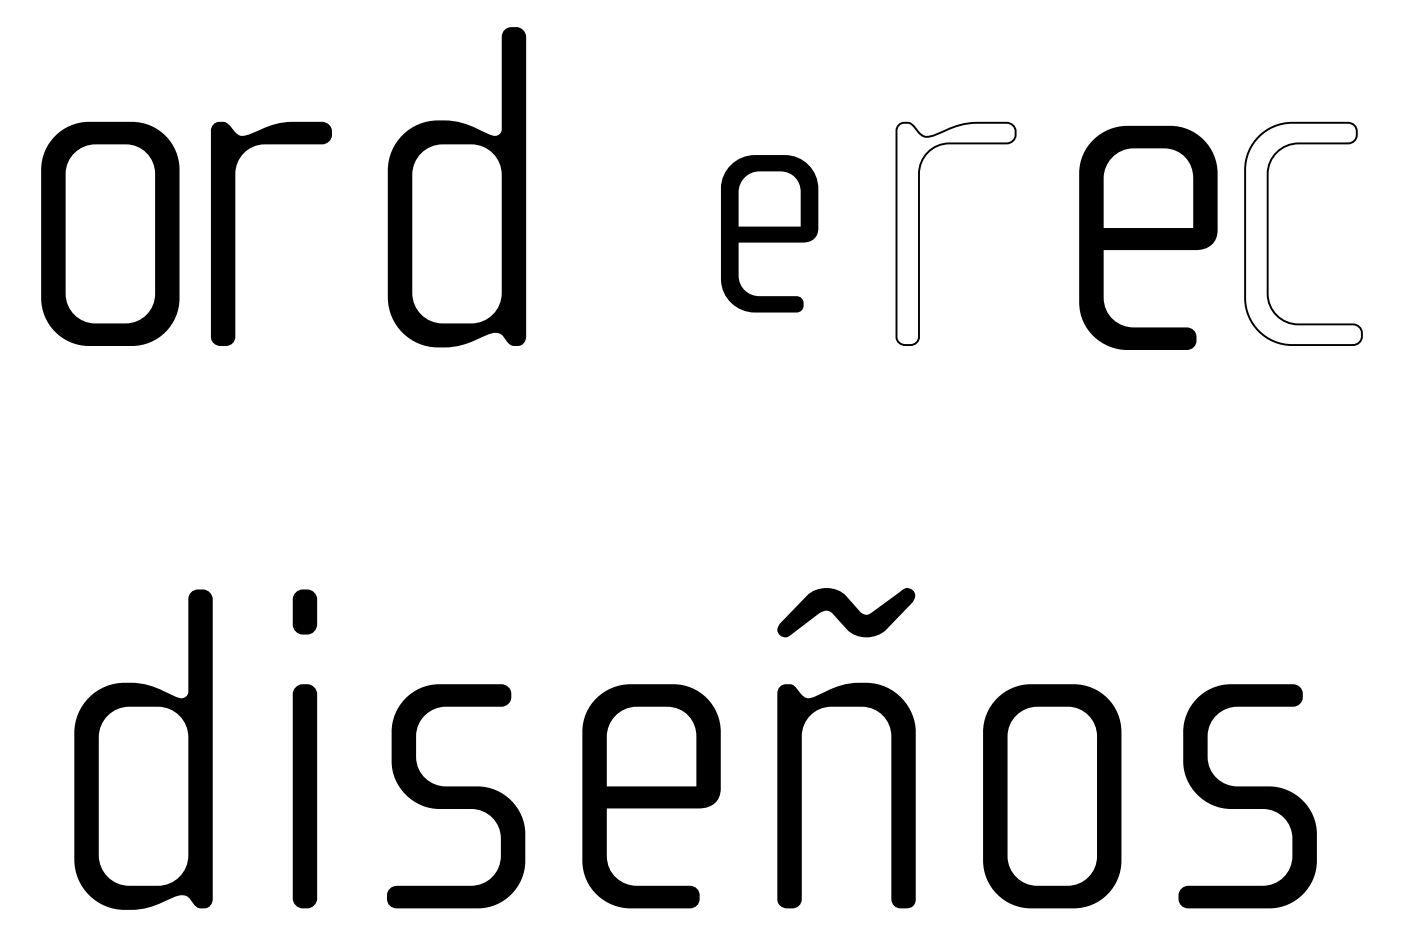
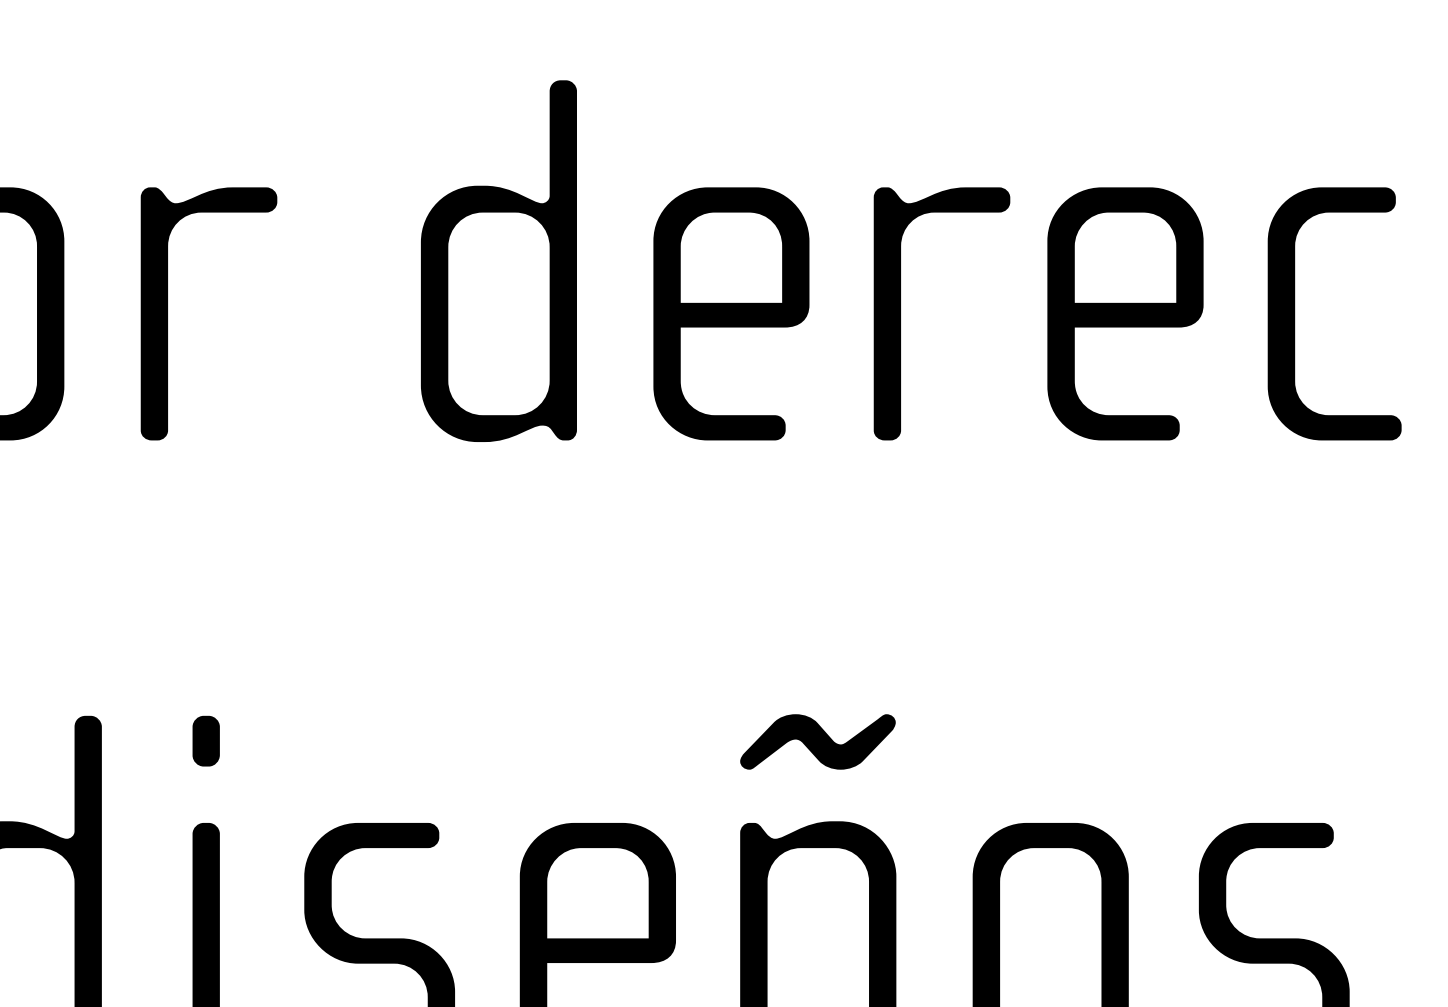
part: (456, 187) -> (498, 261), moved
part: (235, 233) -> (168, 313), moved
part: (769, 233) -> (731, 313), size x1.43
fill: (955, 233) -> (941, 313), added
fill: (1303, 233) -> (1334, 313), added
part: (1148, 237) -> (1125, 313), moved

